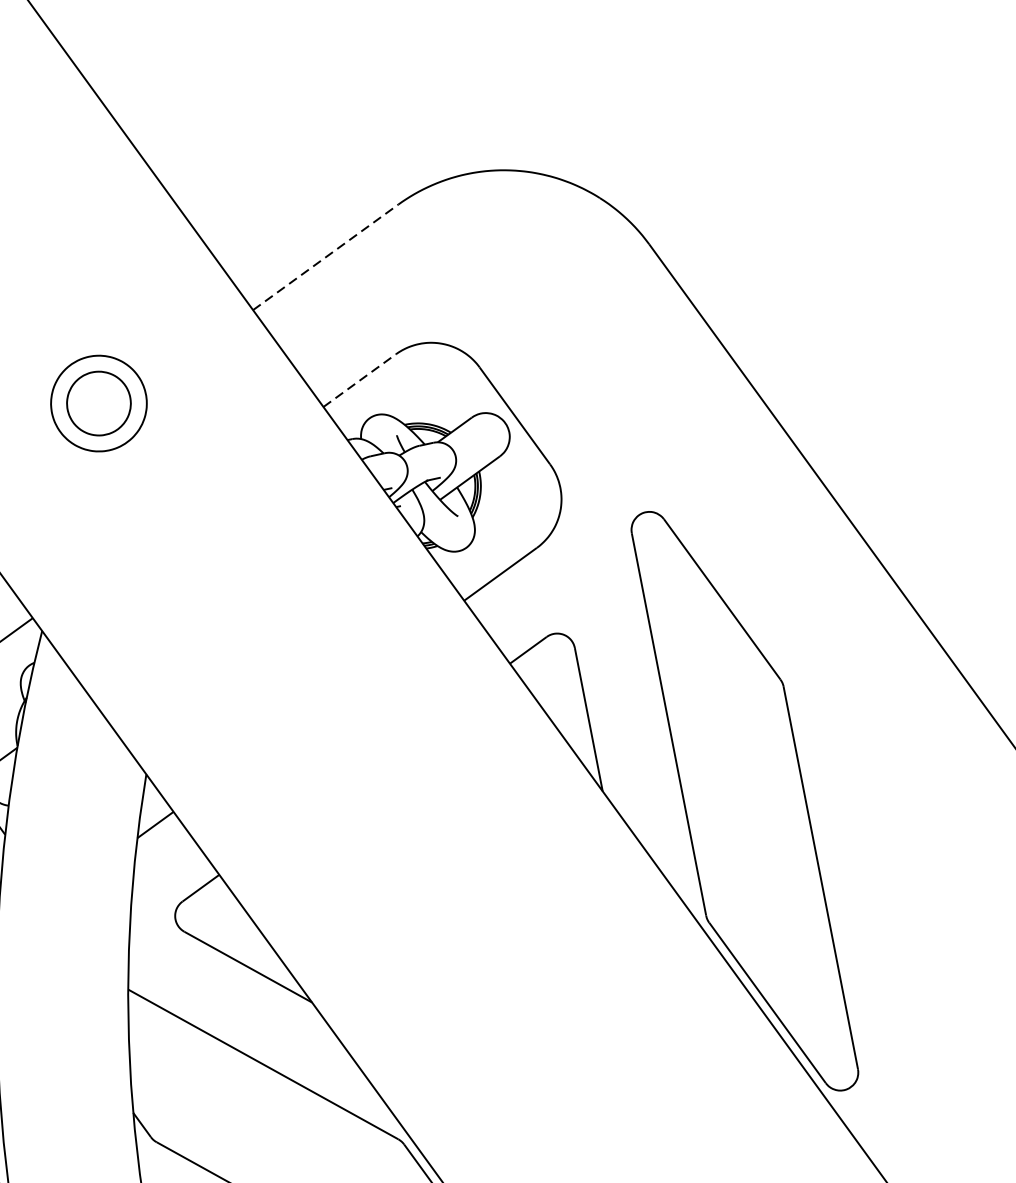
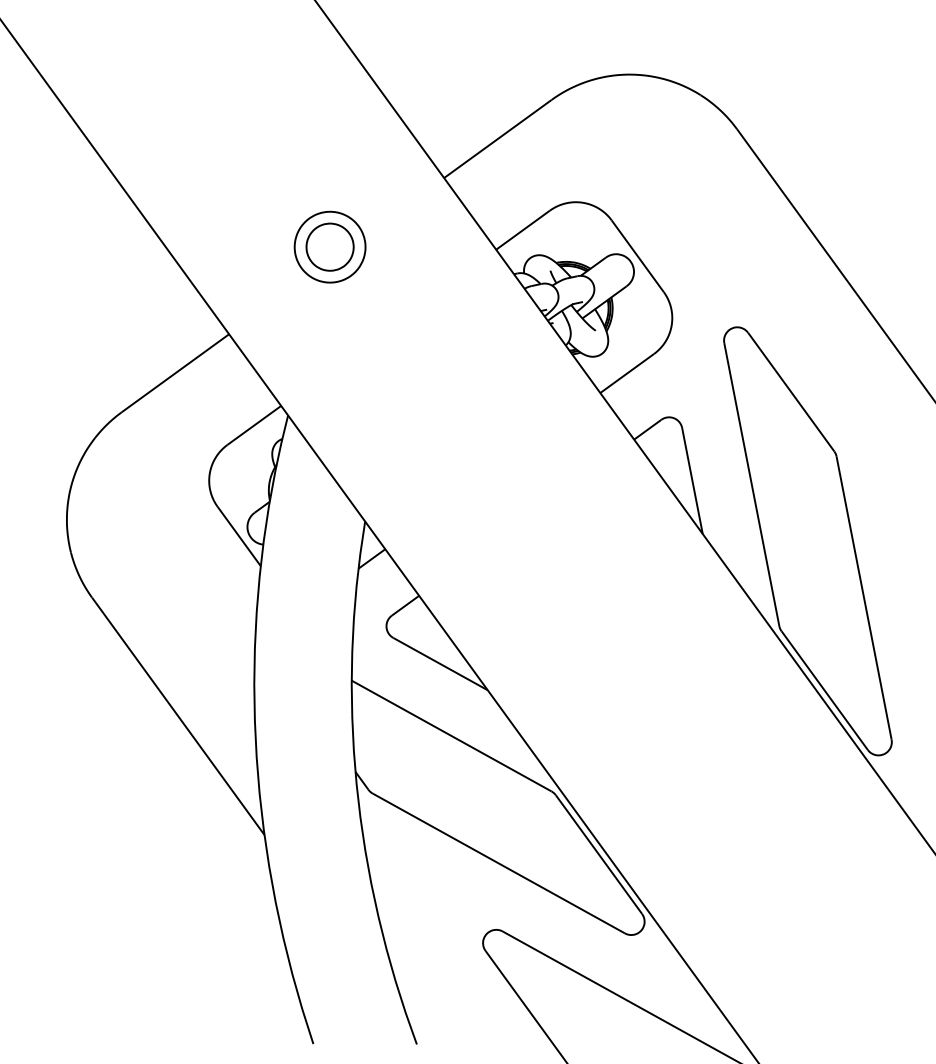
line: (326, 256) -> (498, 138), dashed -> solid
line: (360, 379) -> (523, 229), dashed -> solid

